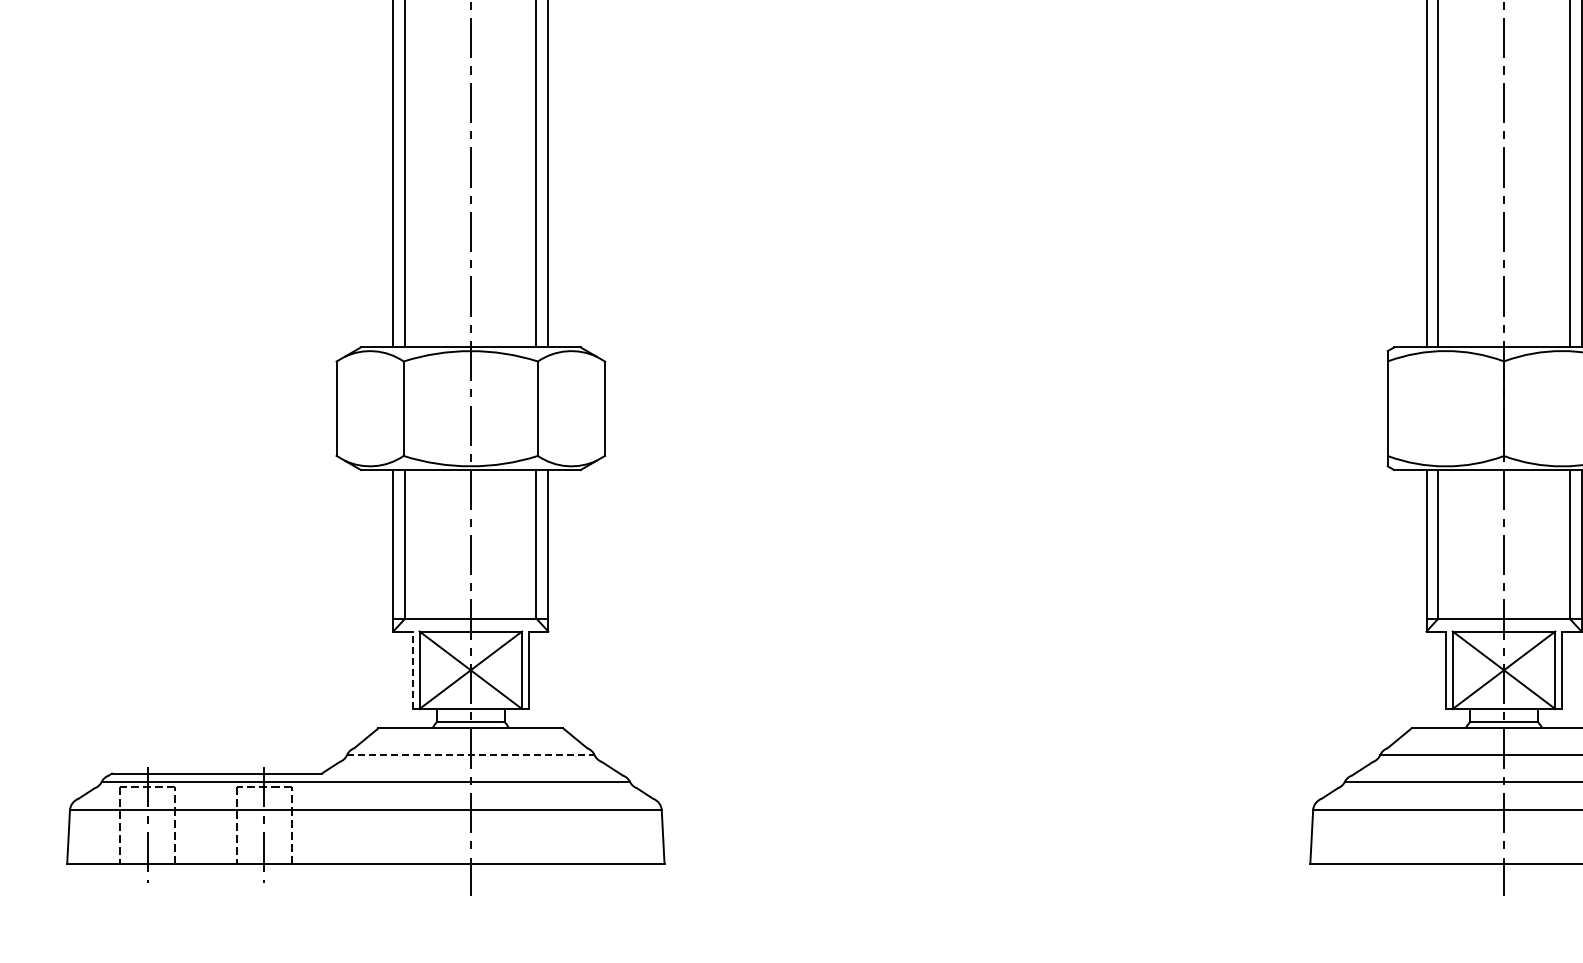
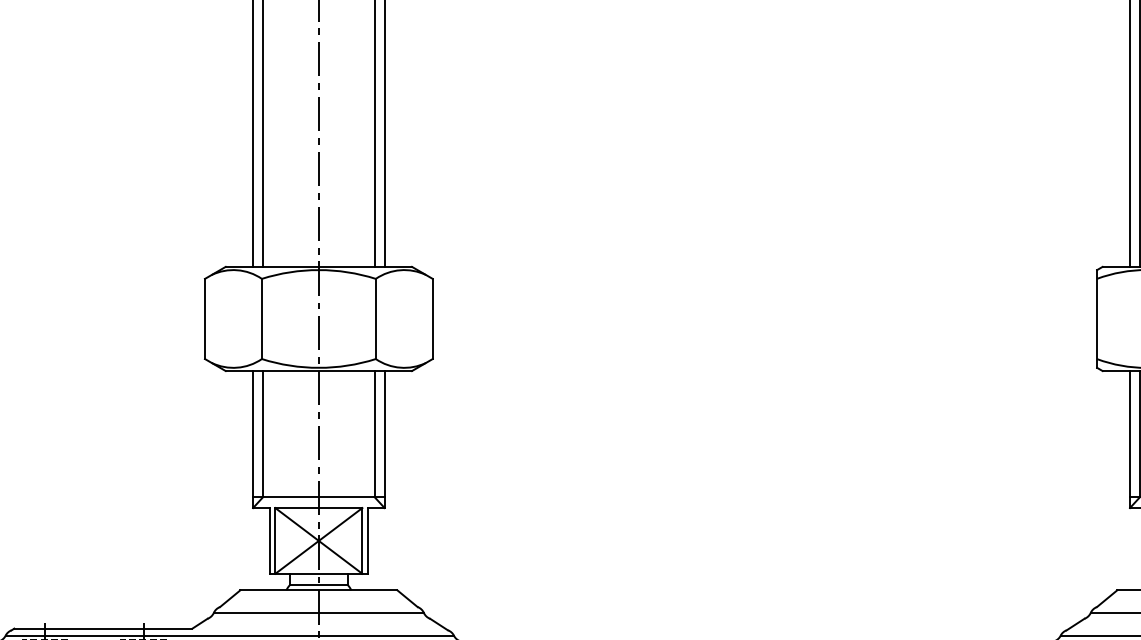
line: (412, 670) -> (269, 541), dashed -> solid
line: (470, 755) -> (318, 613), dashed -> solid

